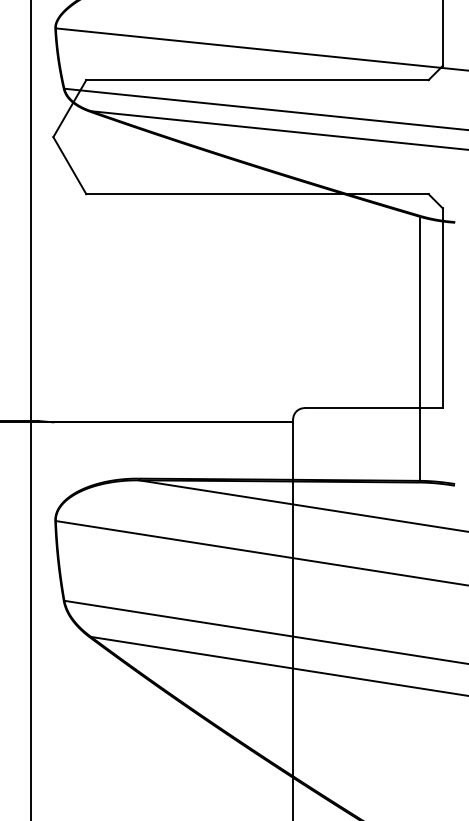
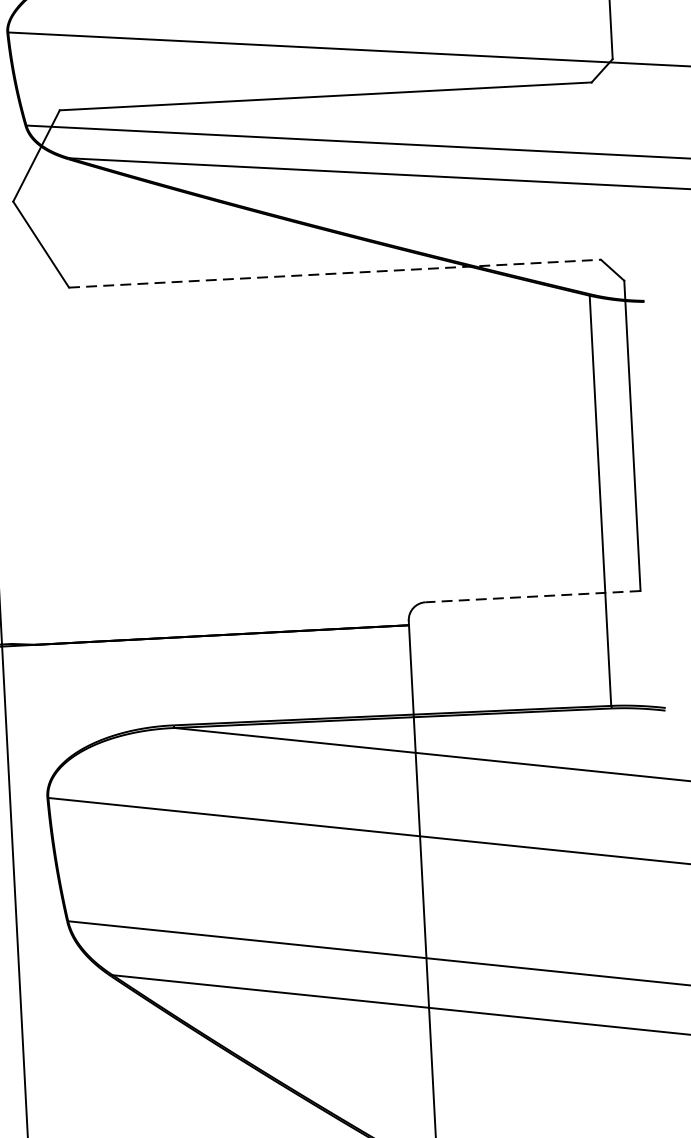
line: (257, 194) -> (335, 274), solid -> dashed
line: (373, 408) -> (532, 597), solid -> dashed

